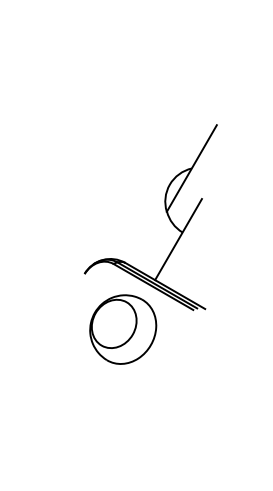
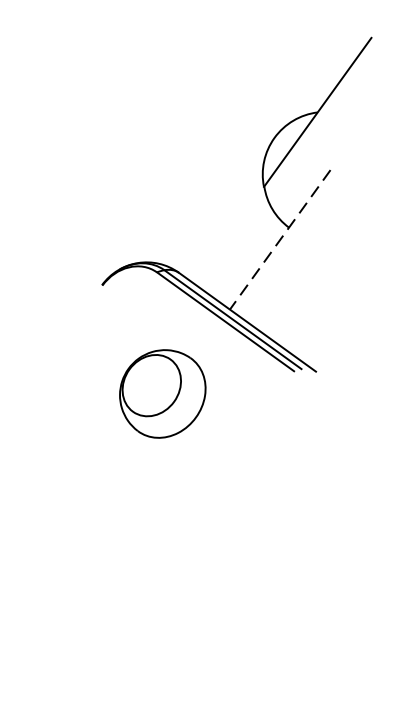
line: (178, 239) -> (280, 239), solid -> dashed
part: (123, 329) -> (162, 393), size x0.7

